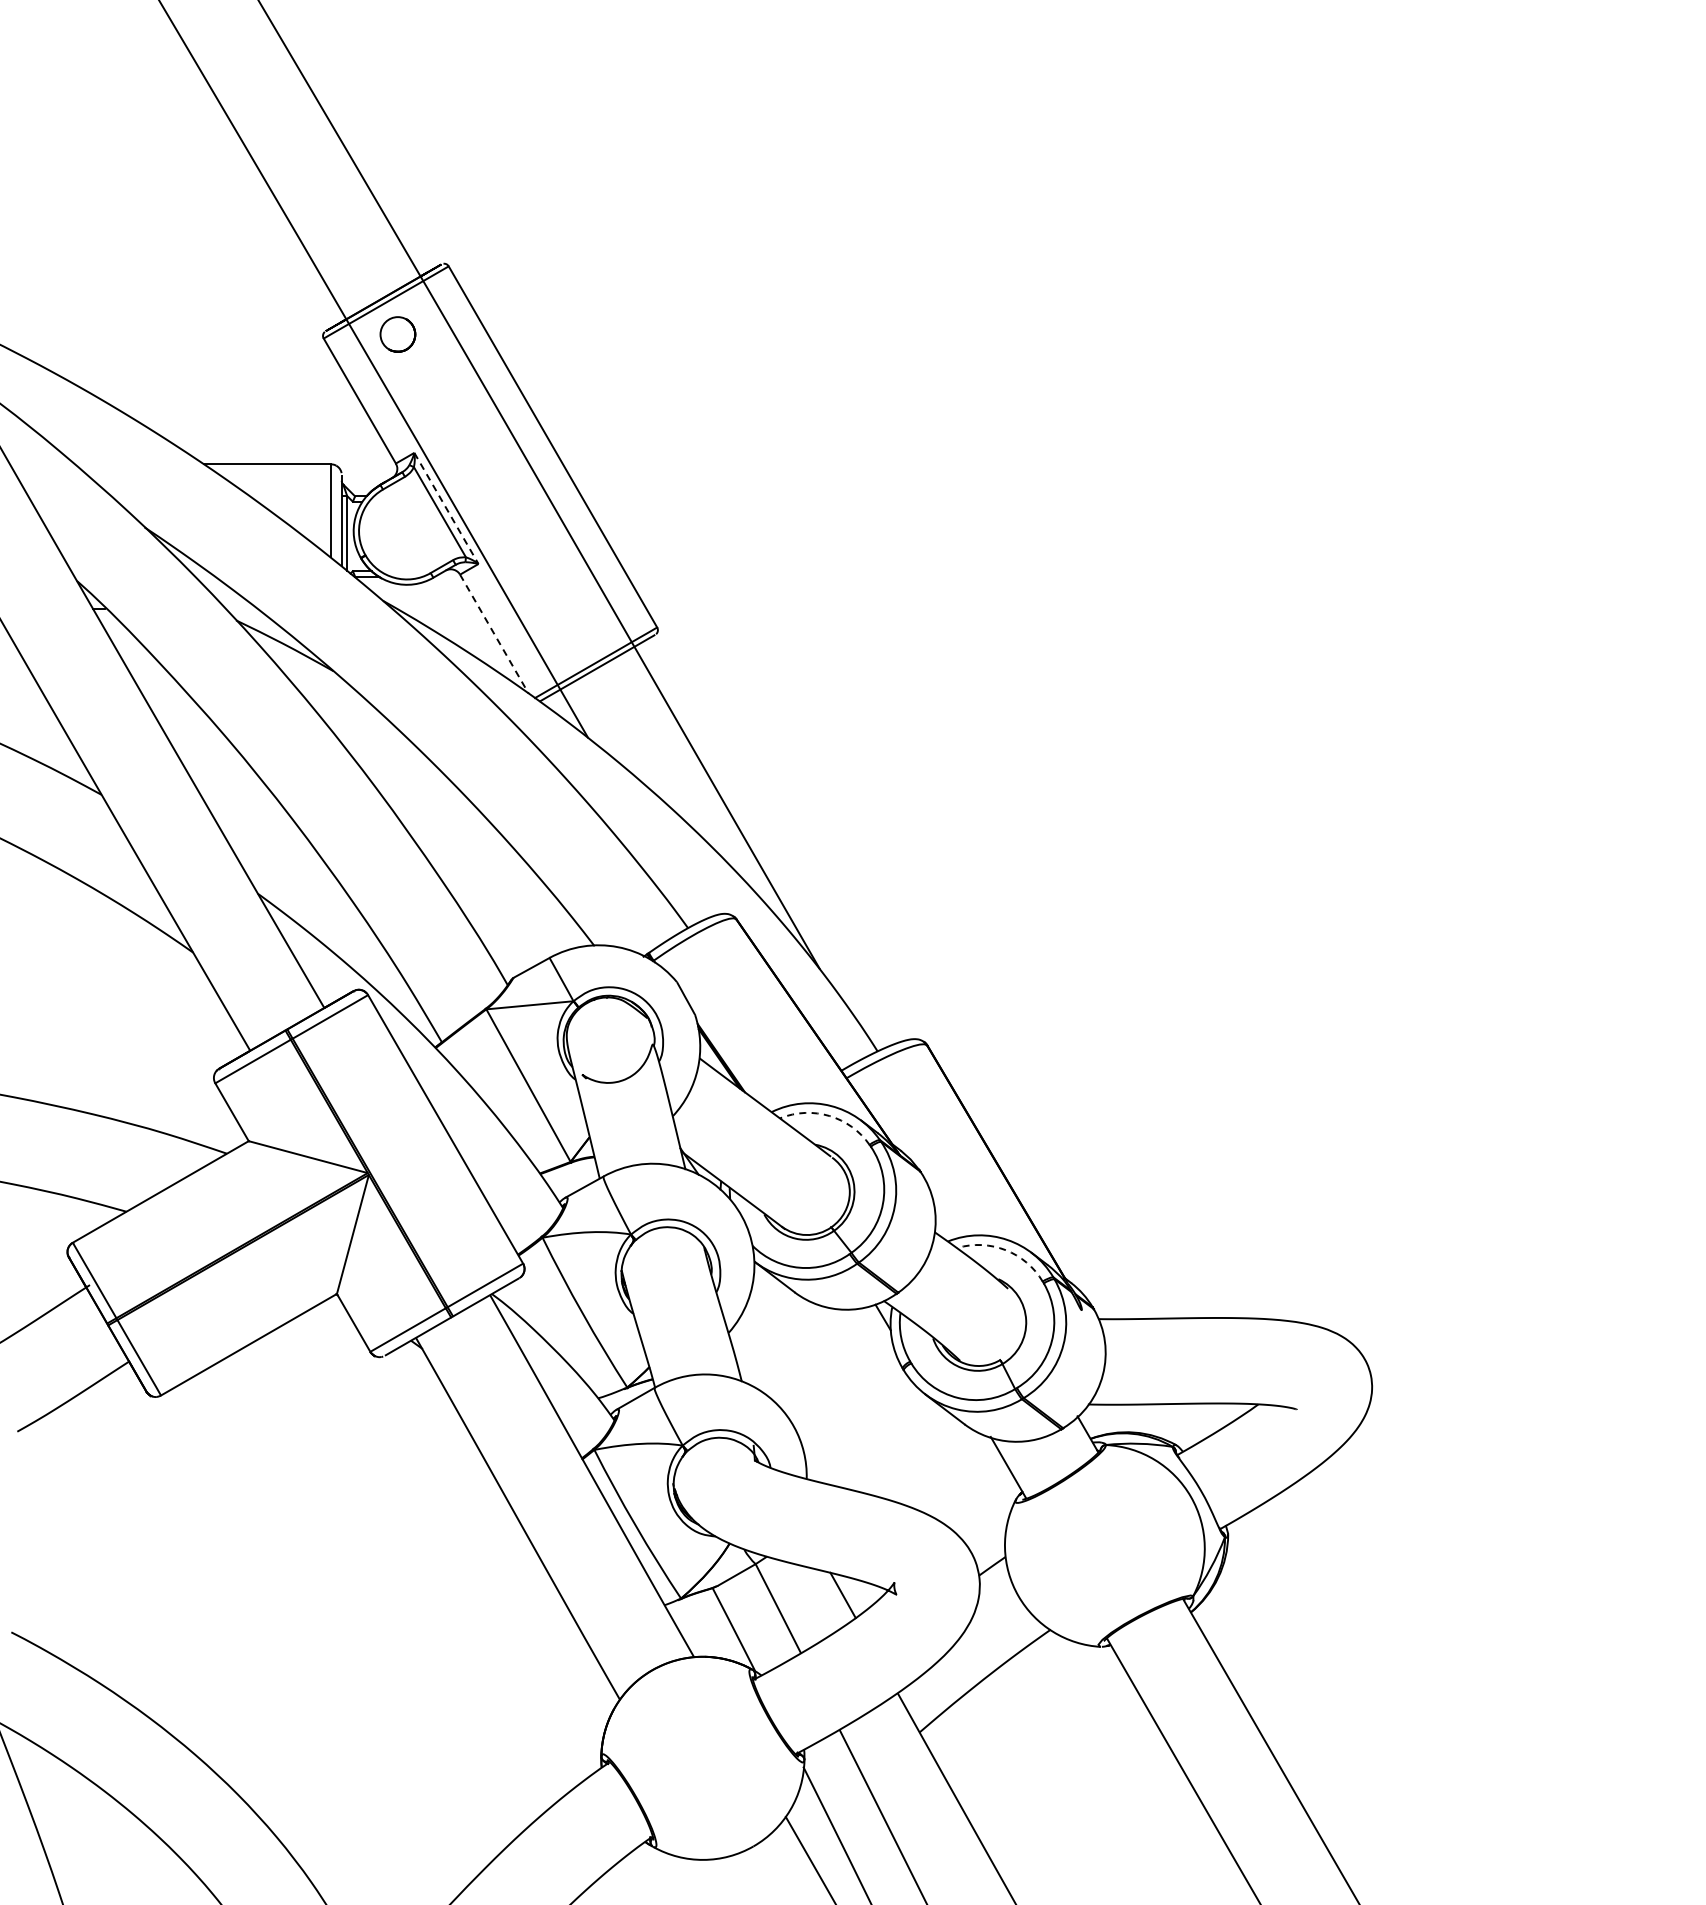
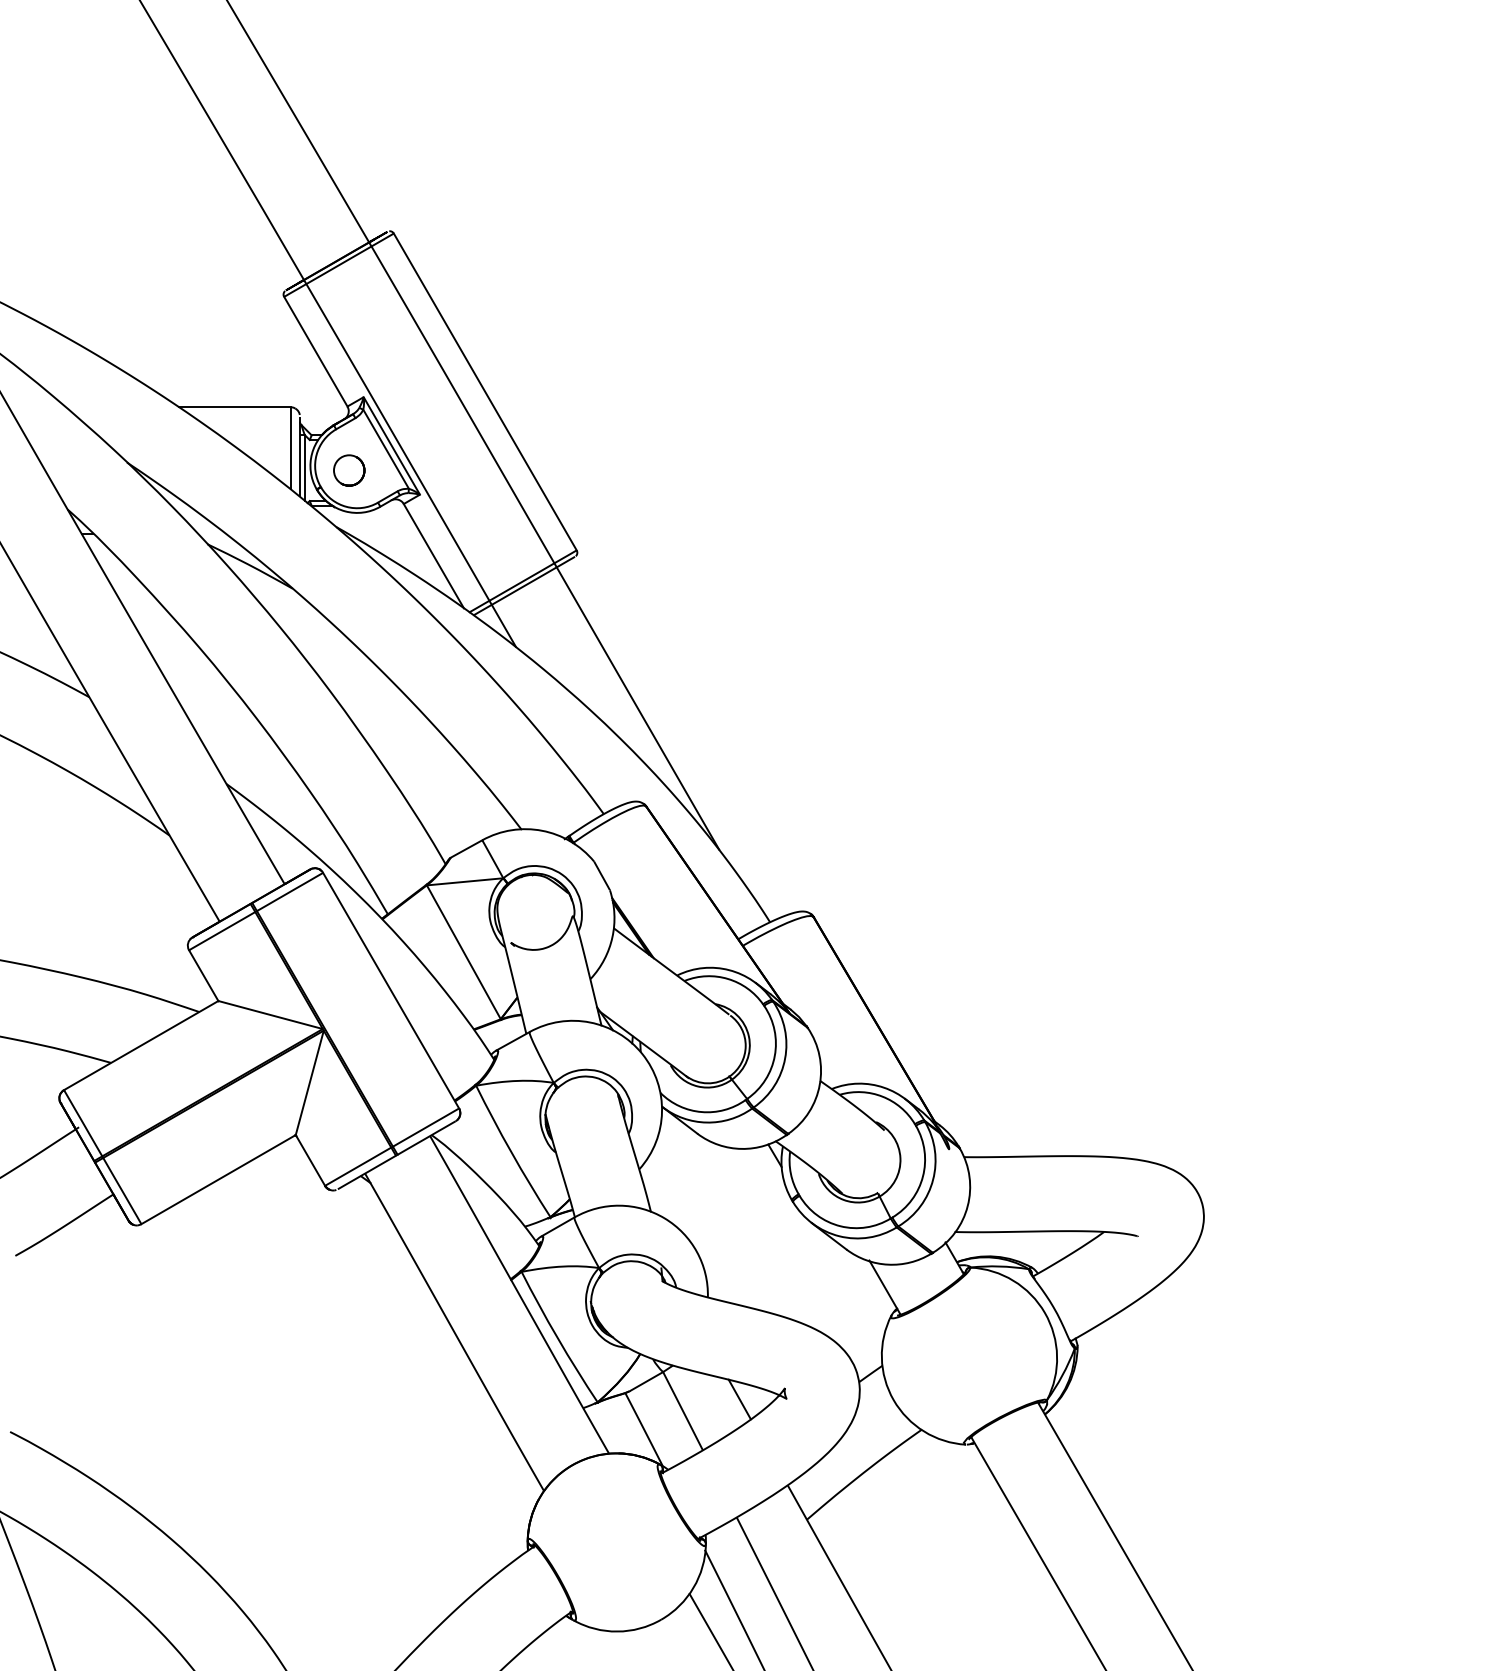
part: (397, 334) -> (348, 470), moved
line: (446, 508) -> (391, 445), dashed -> solid
line: (494, 634) -> (433, 556), dashed -> solid
arc: (829, 1116) -> (727, 979), dashed -> solid
arc: (1005, 1250) -> (882, 1096), dashed -> solid

